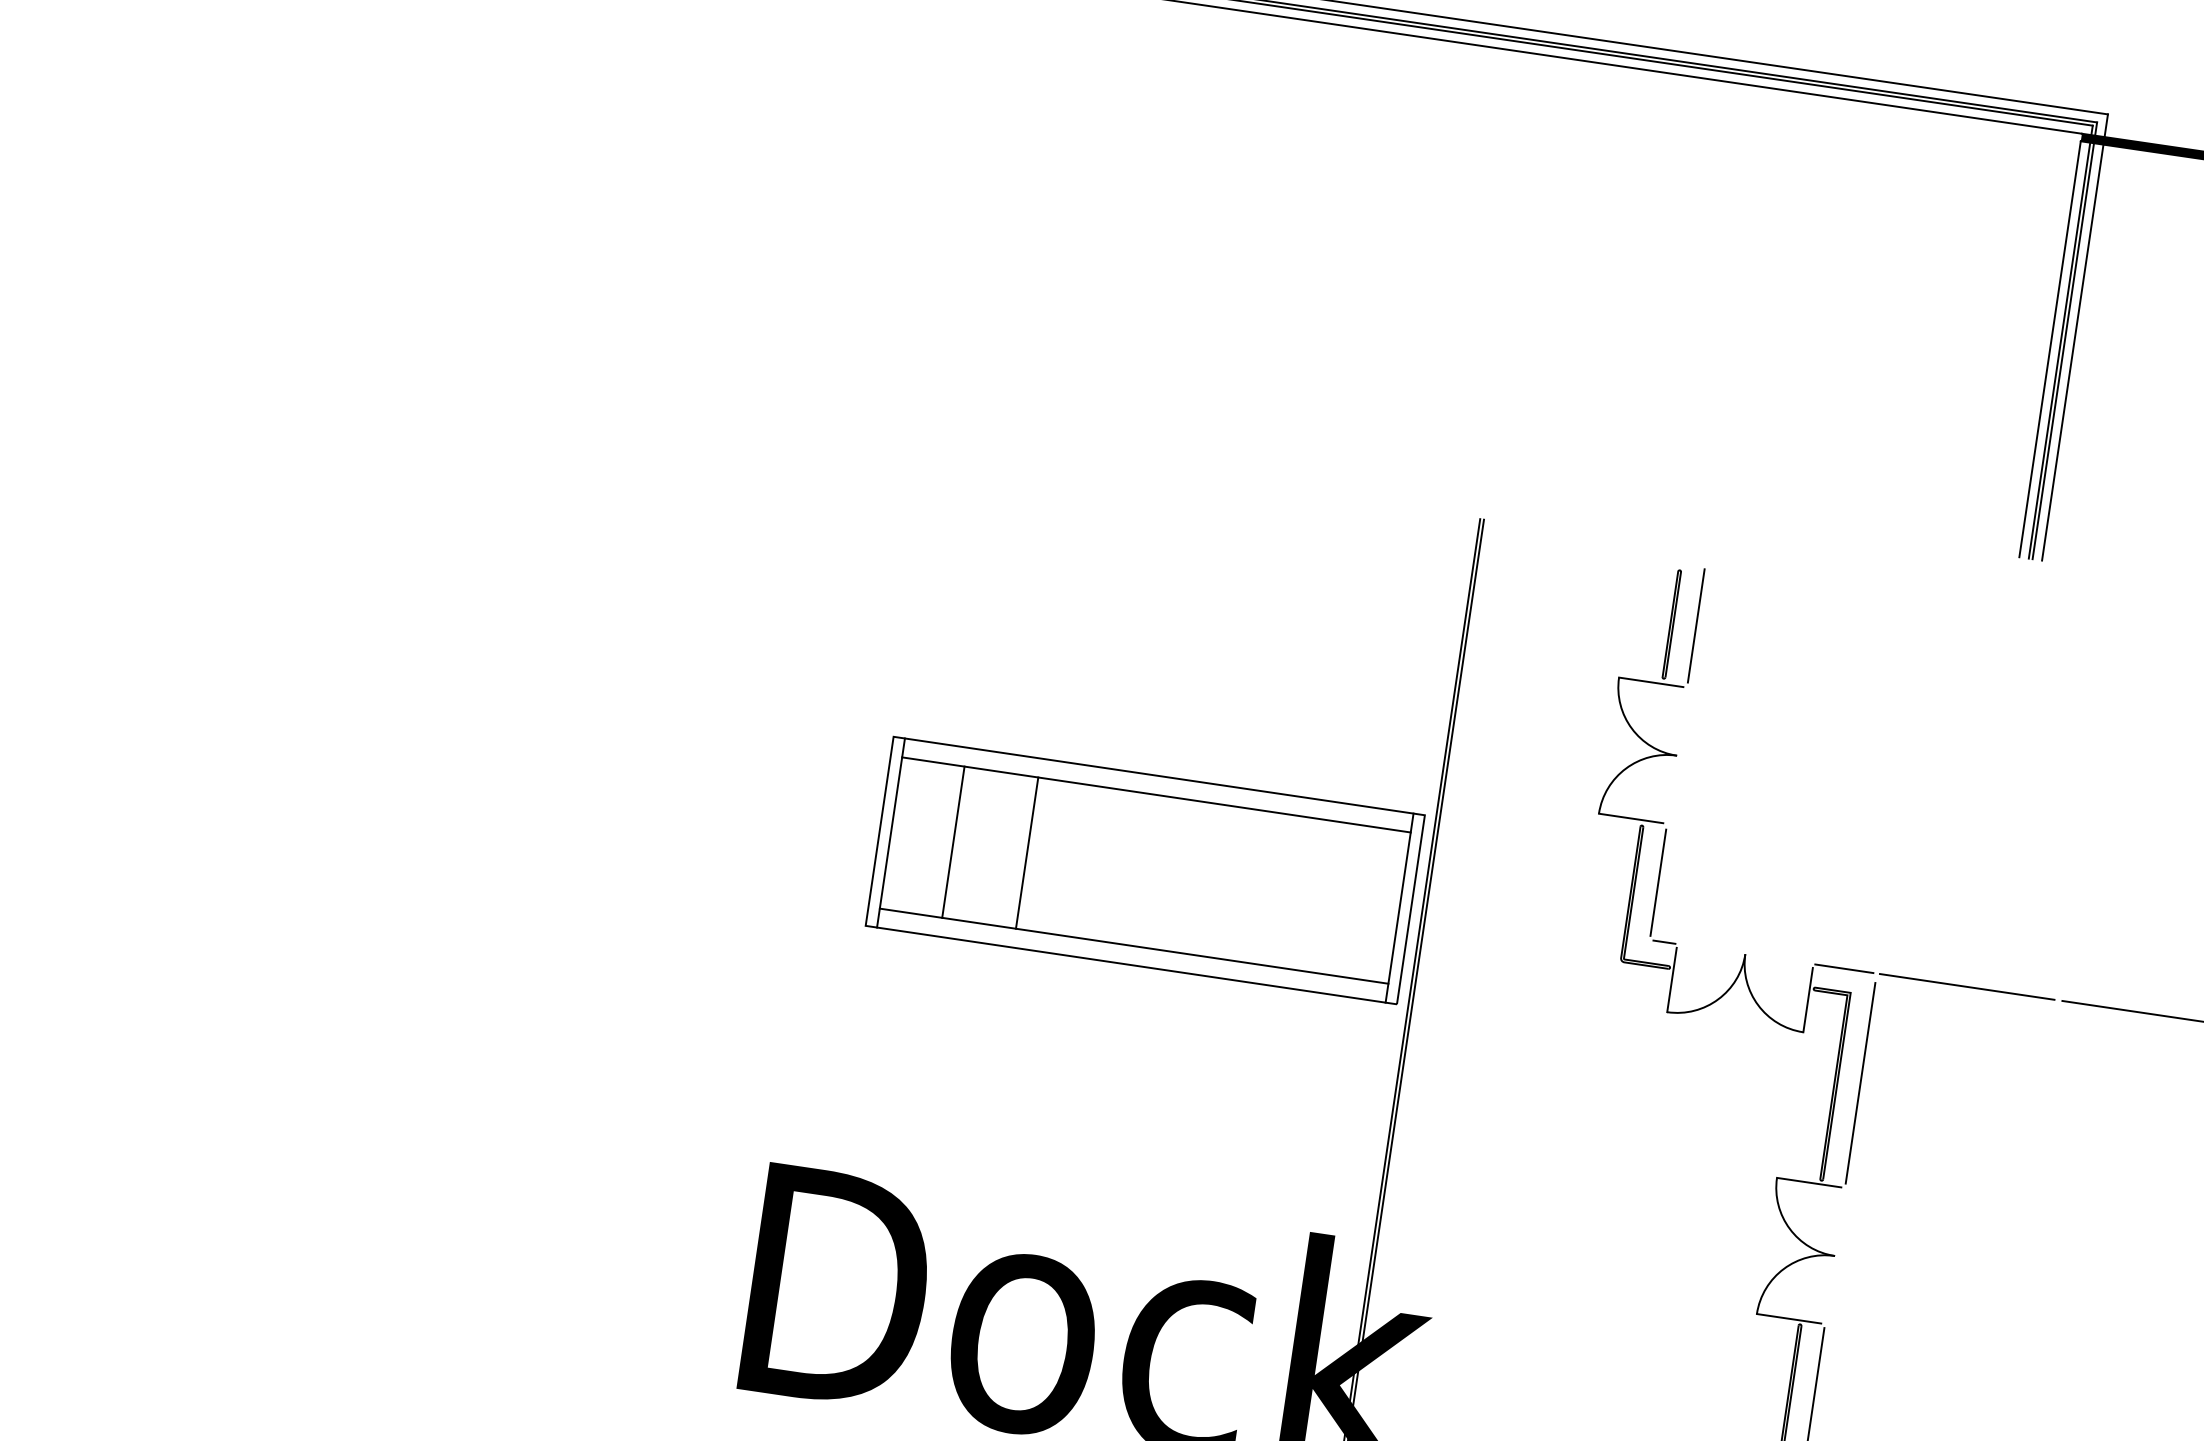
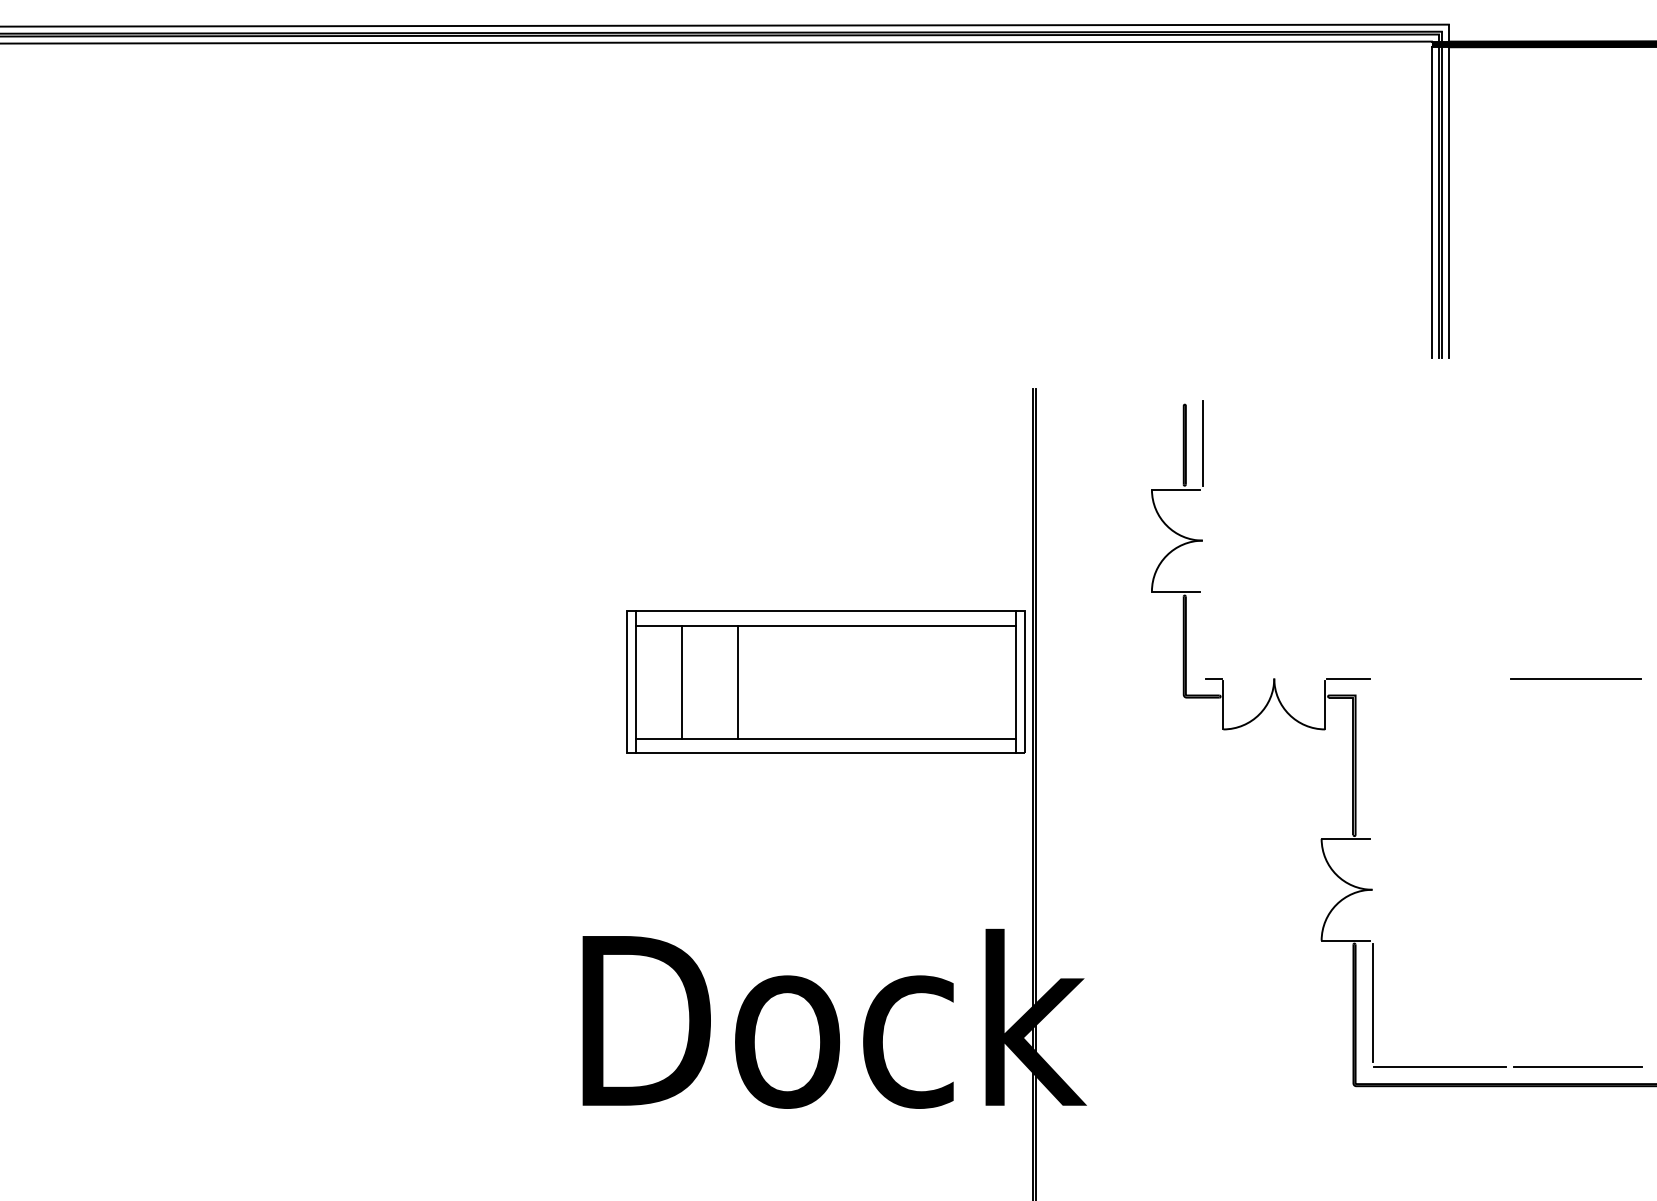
line: (1657, 882) -> (1202, 635), removed
line: (1966, 986) -> (1439, 678), removed
line: (1860, 1083) -> (1372, 760), removed

